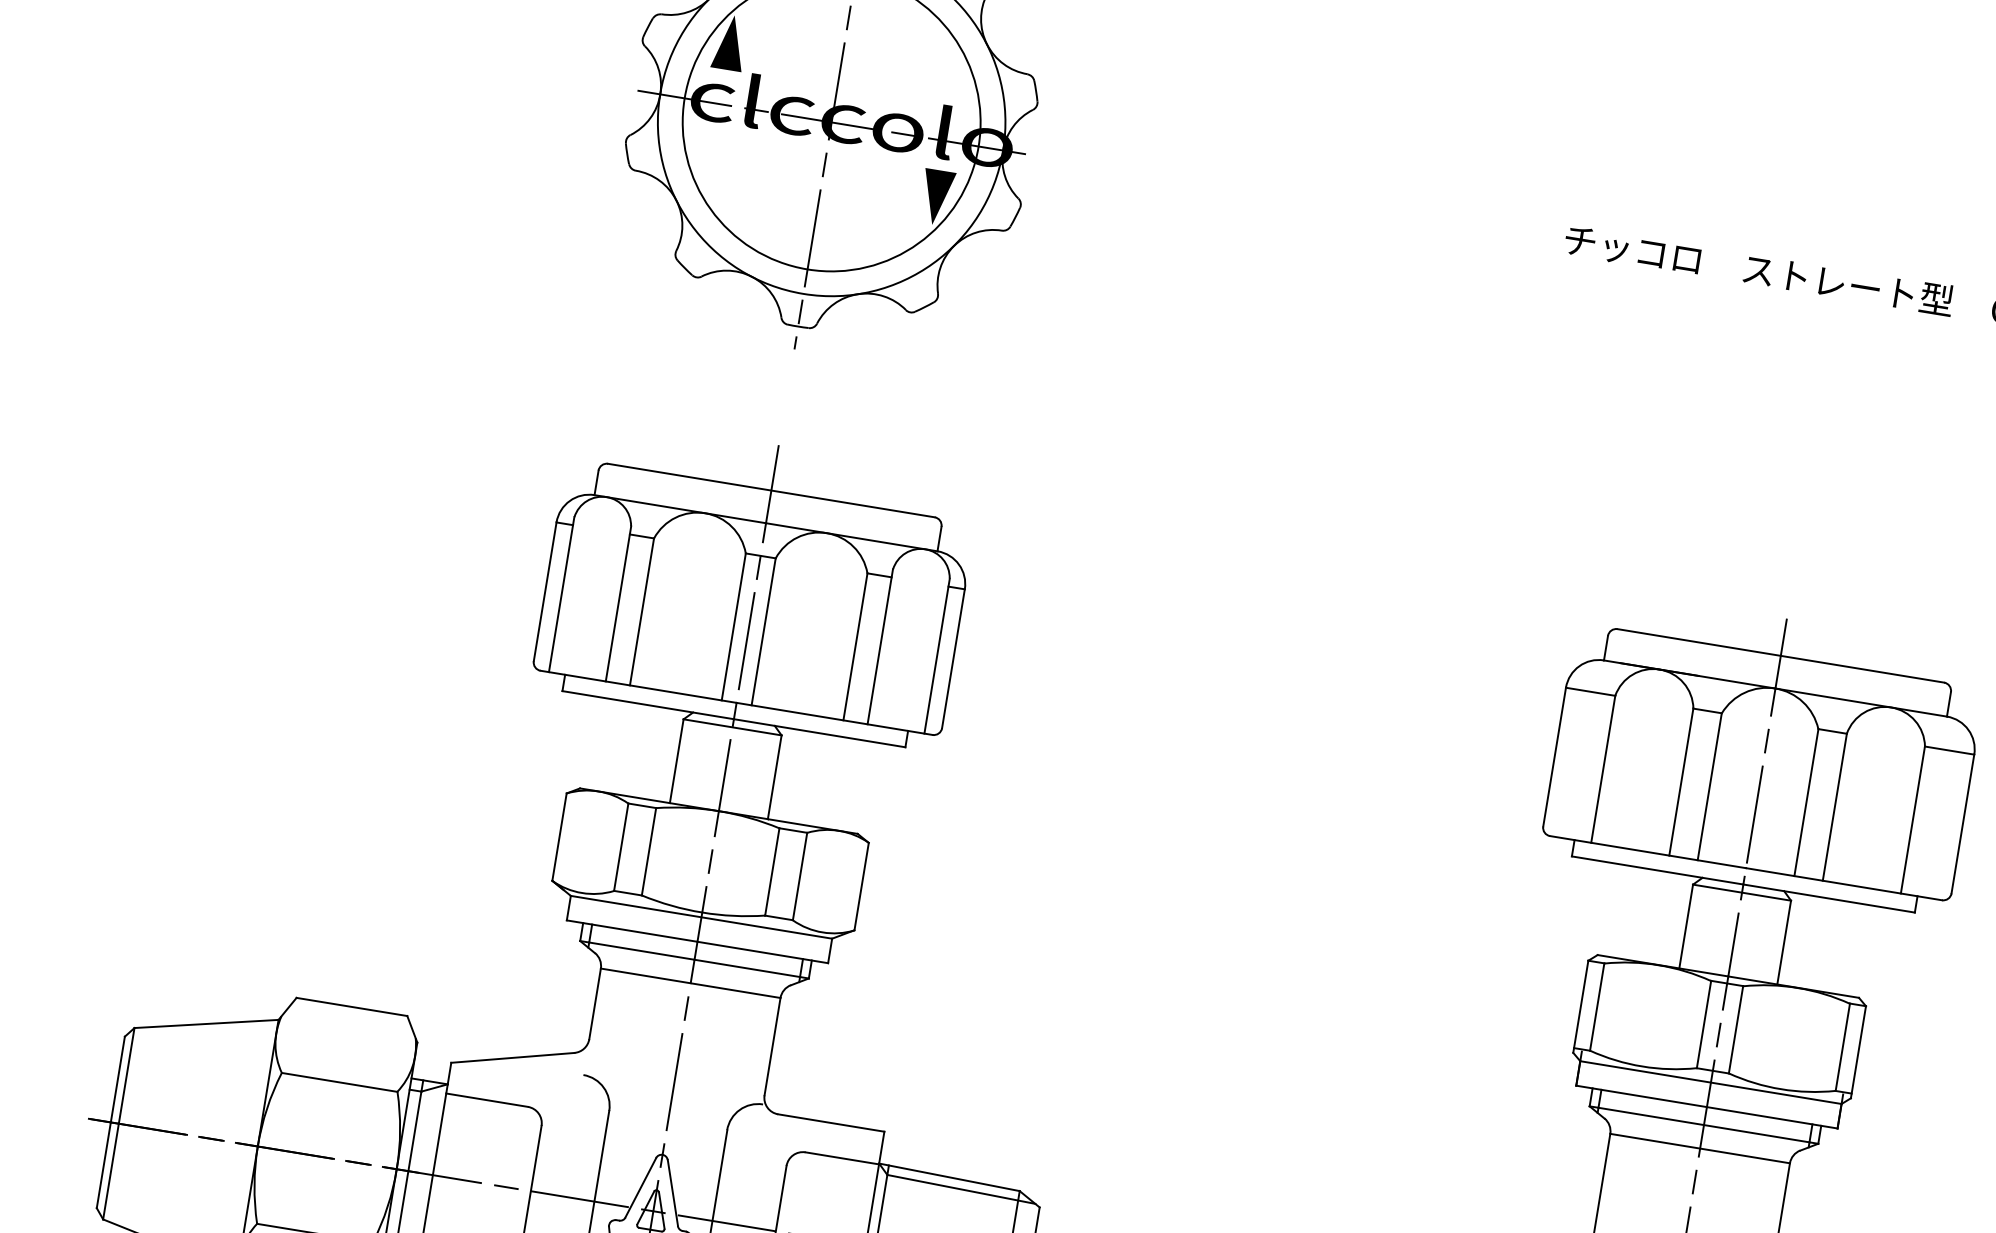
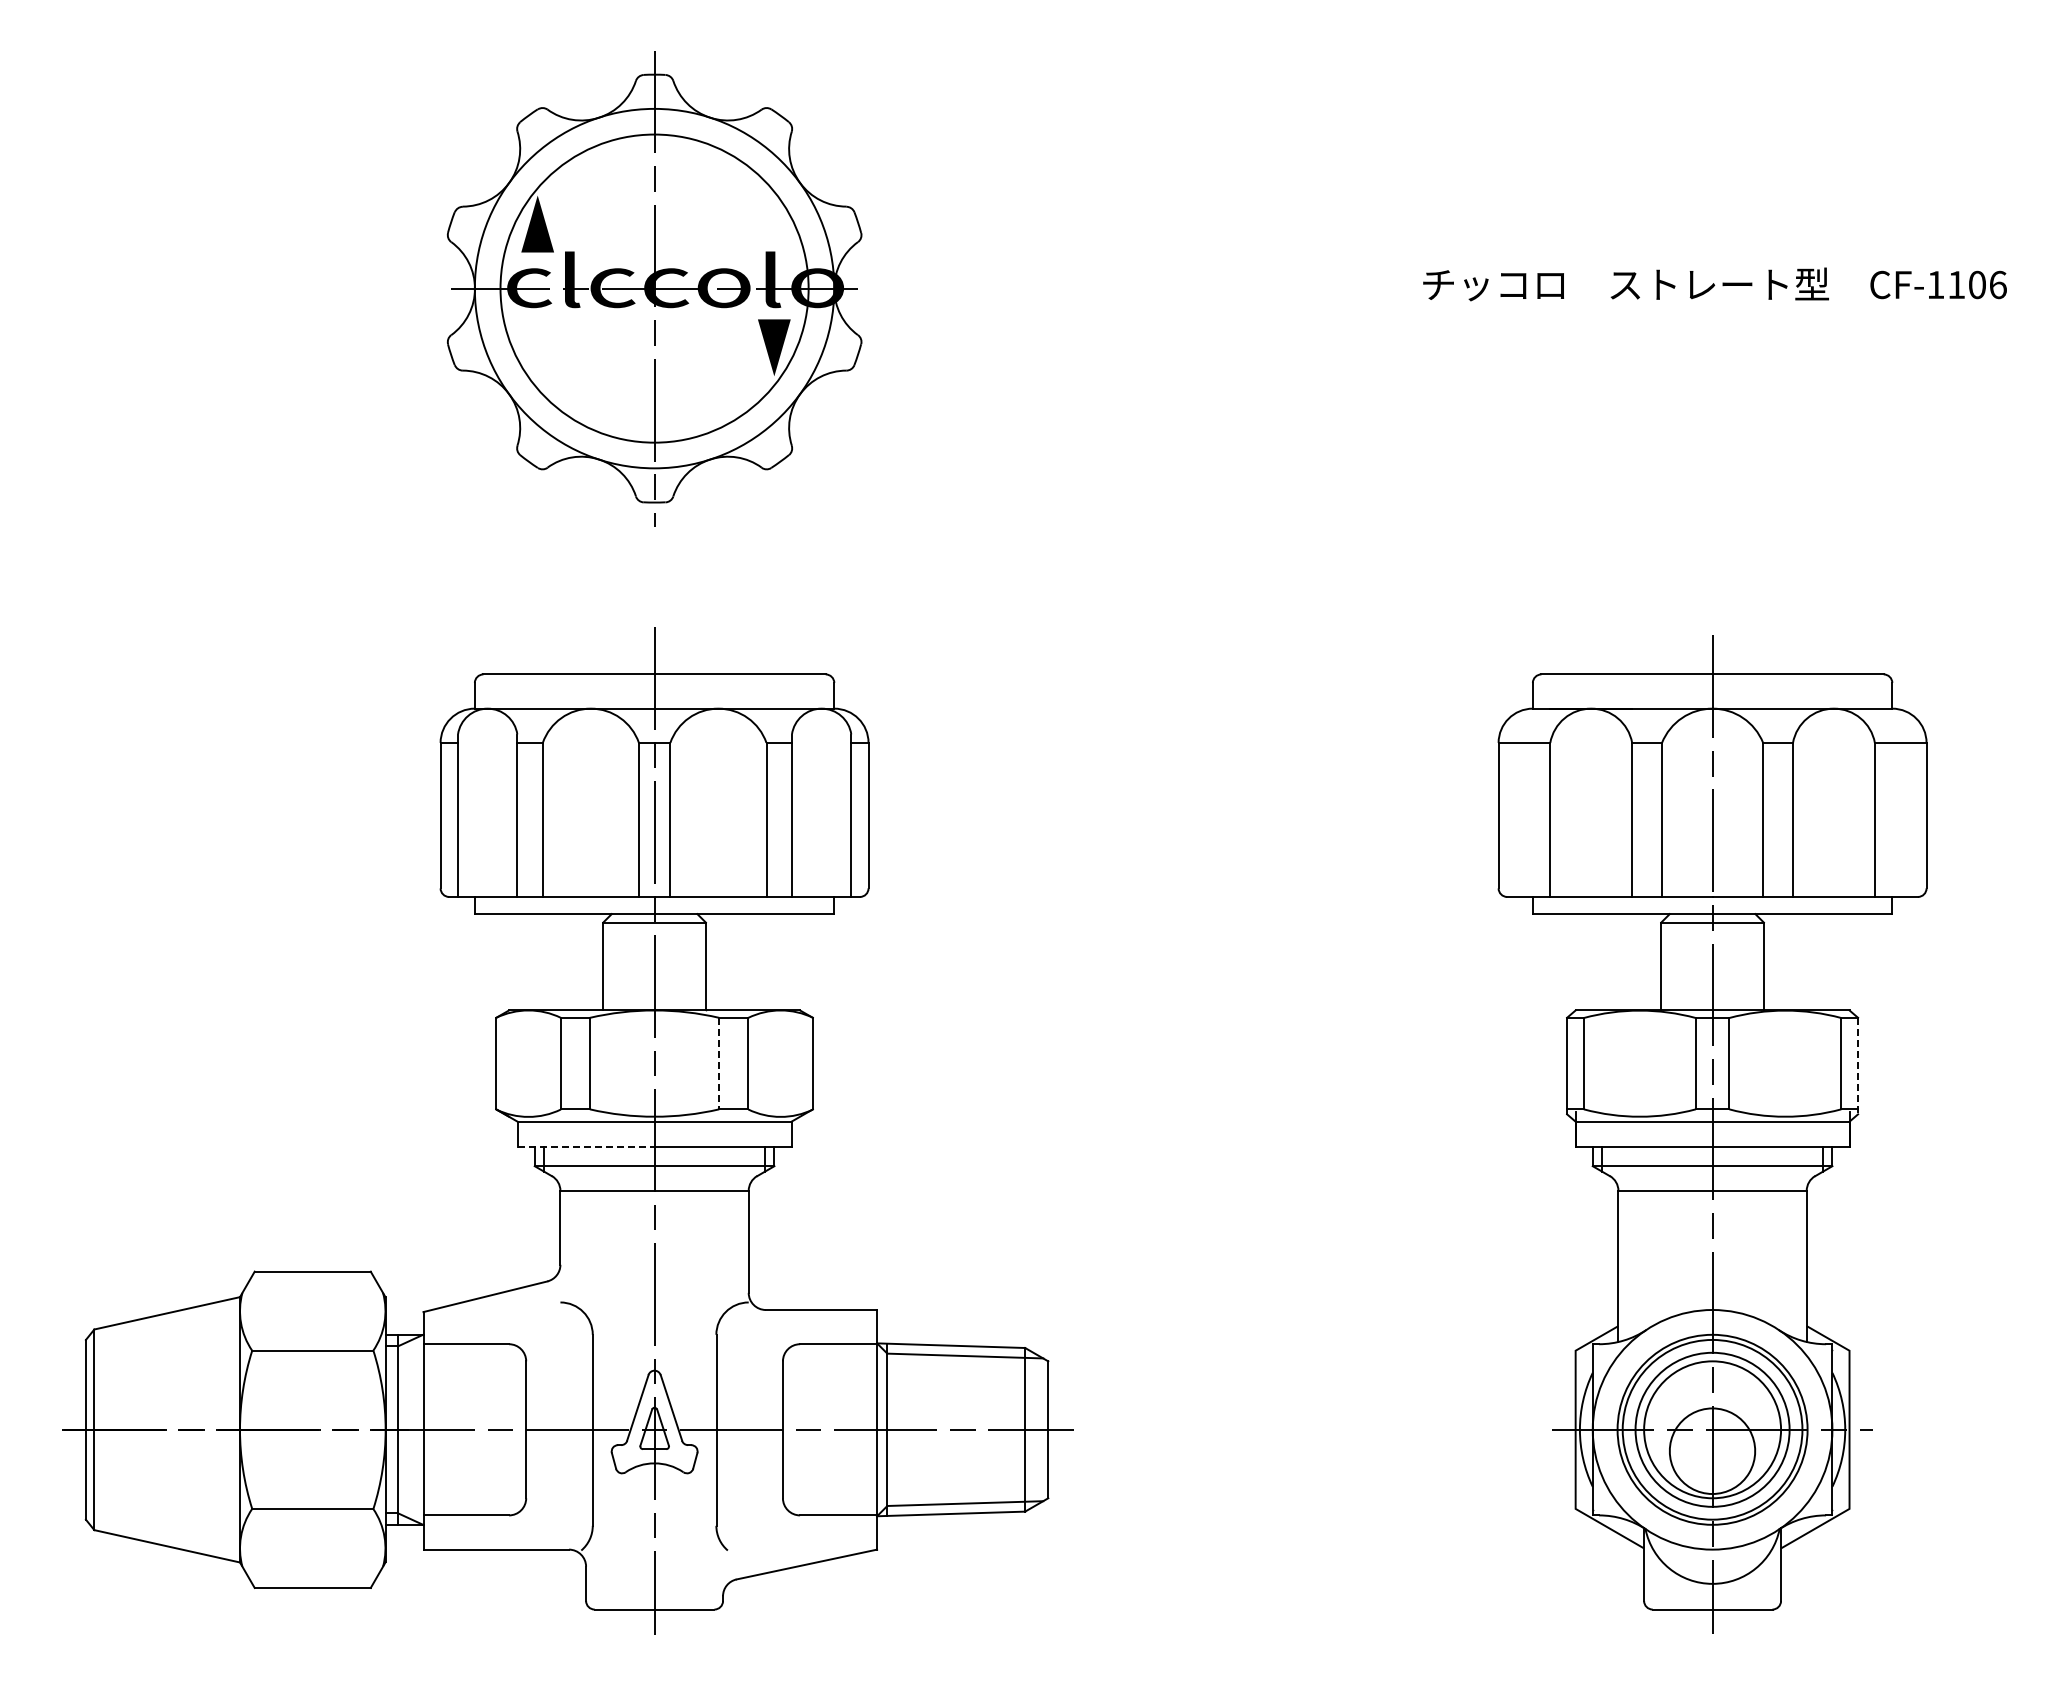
line: (772, 871) -> (719, 1063), solid -> dashed
line: (632, 931) -> (586, 1147), solid -> dashed
line: (1858, 1052) -> (1858, 1066), solid -> dashed

